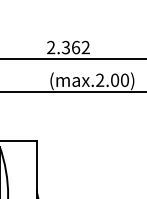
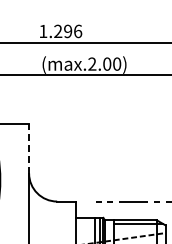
text: (68, 47) -> (60, 31), 2.362 -> 1.296
line: (37, 164) -> (29, 148), solid -> dashed

